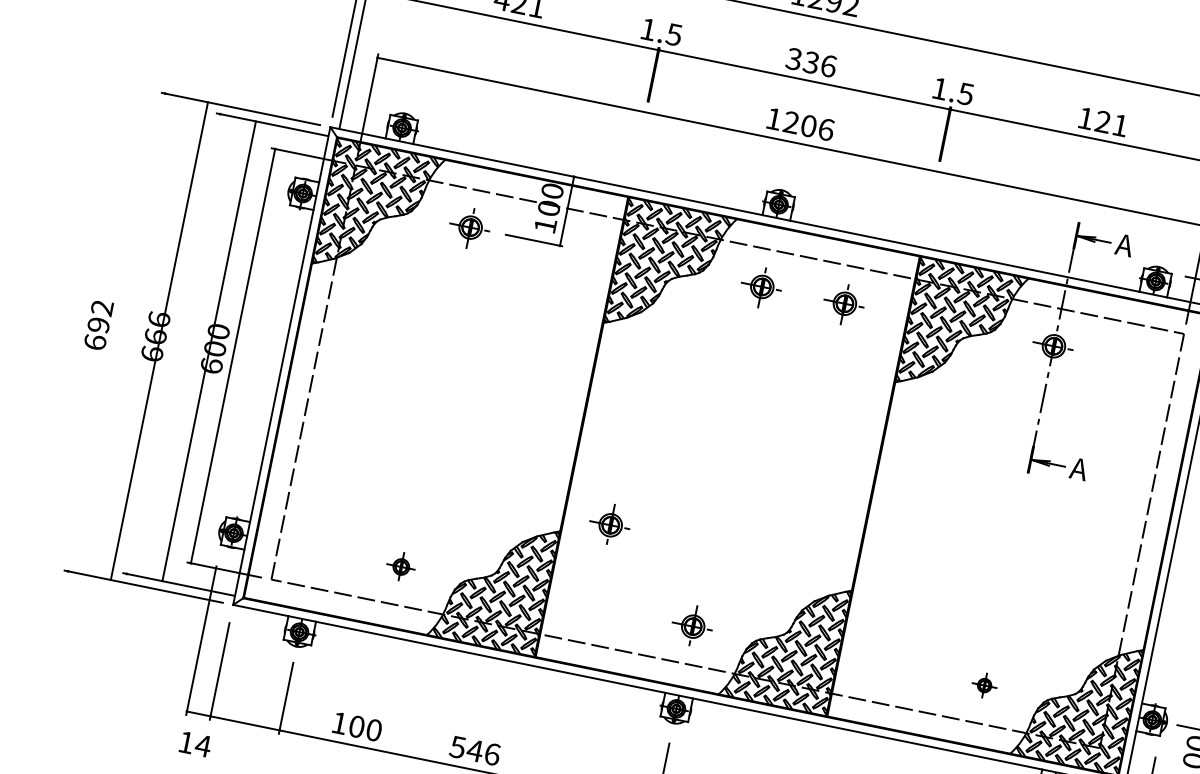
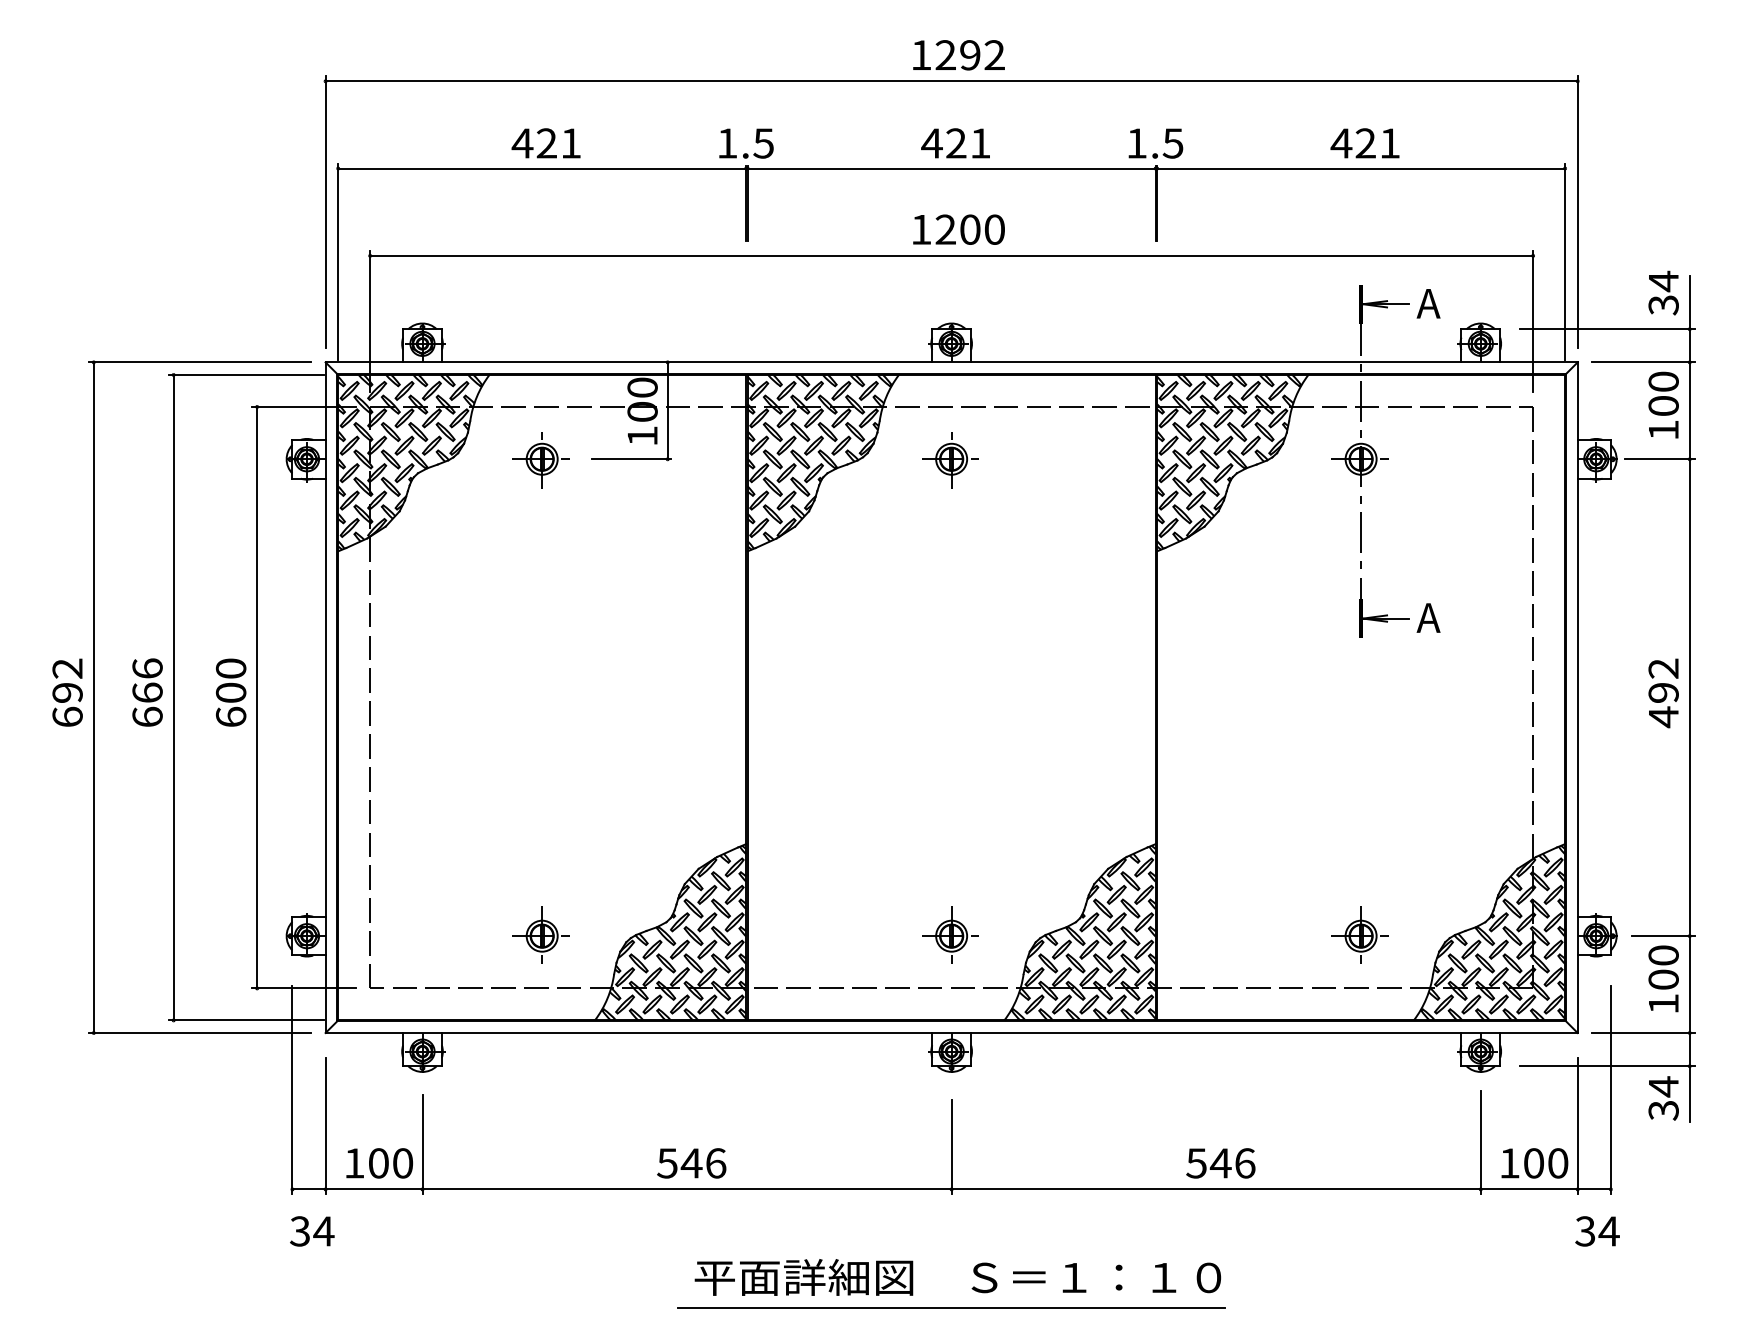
text: (810, 62) -> (955, 143), 336 -> 421
text: (1085, 118) -> (1341, 143), 121 -> 421
text: (826, 129) -> (995, 229), 1206 -> 1200
part: (843, 304) -> (1066, 460), removed
line: (159, 340) -> (93, 697), moved
line: (209, 351) -> (173, 697), moved
part: (610, 523) -> (811, 820), removed
part: (400, 565) -> (540, 934), size x1.43
part: (983, 684) -> (1359, 934), size x1.67
text: (357, 726) -> (379, 1163), moved
text: (185, 742) -> (299, 1231), 14 -> 34

